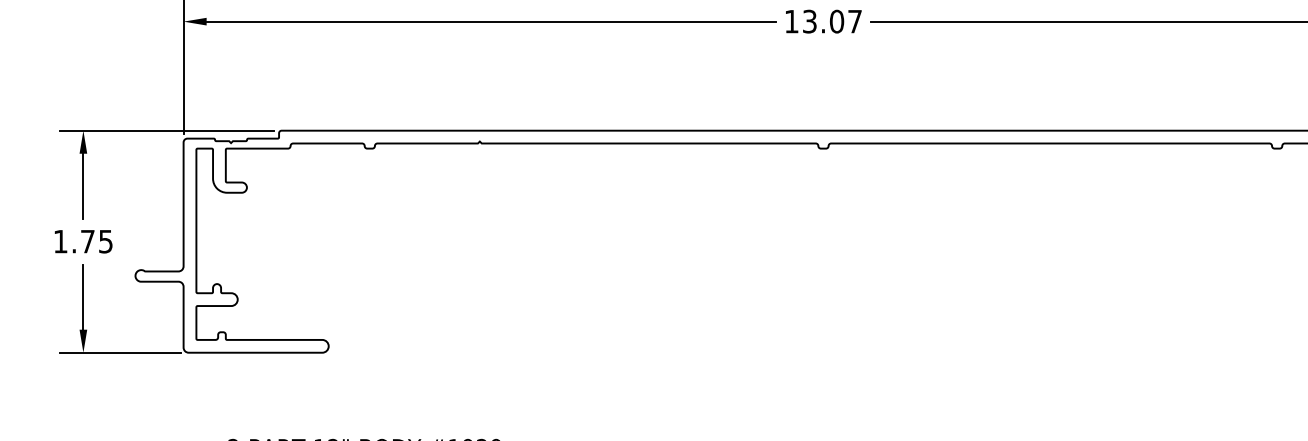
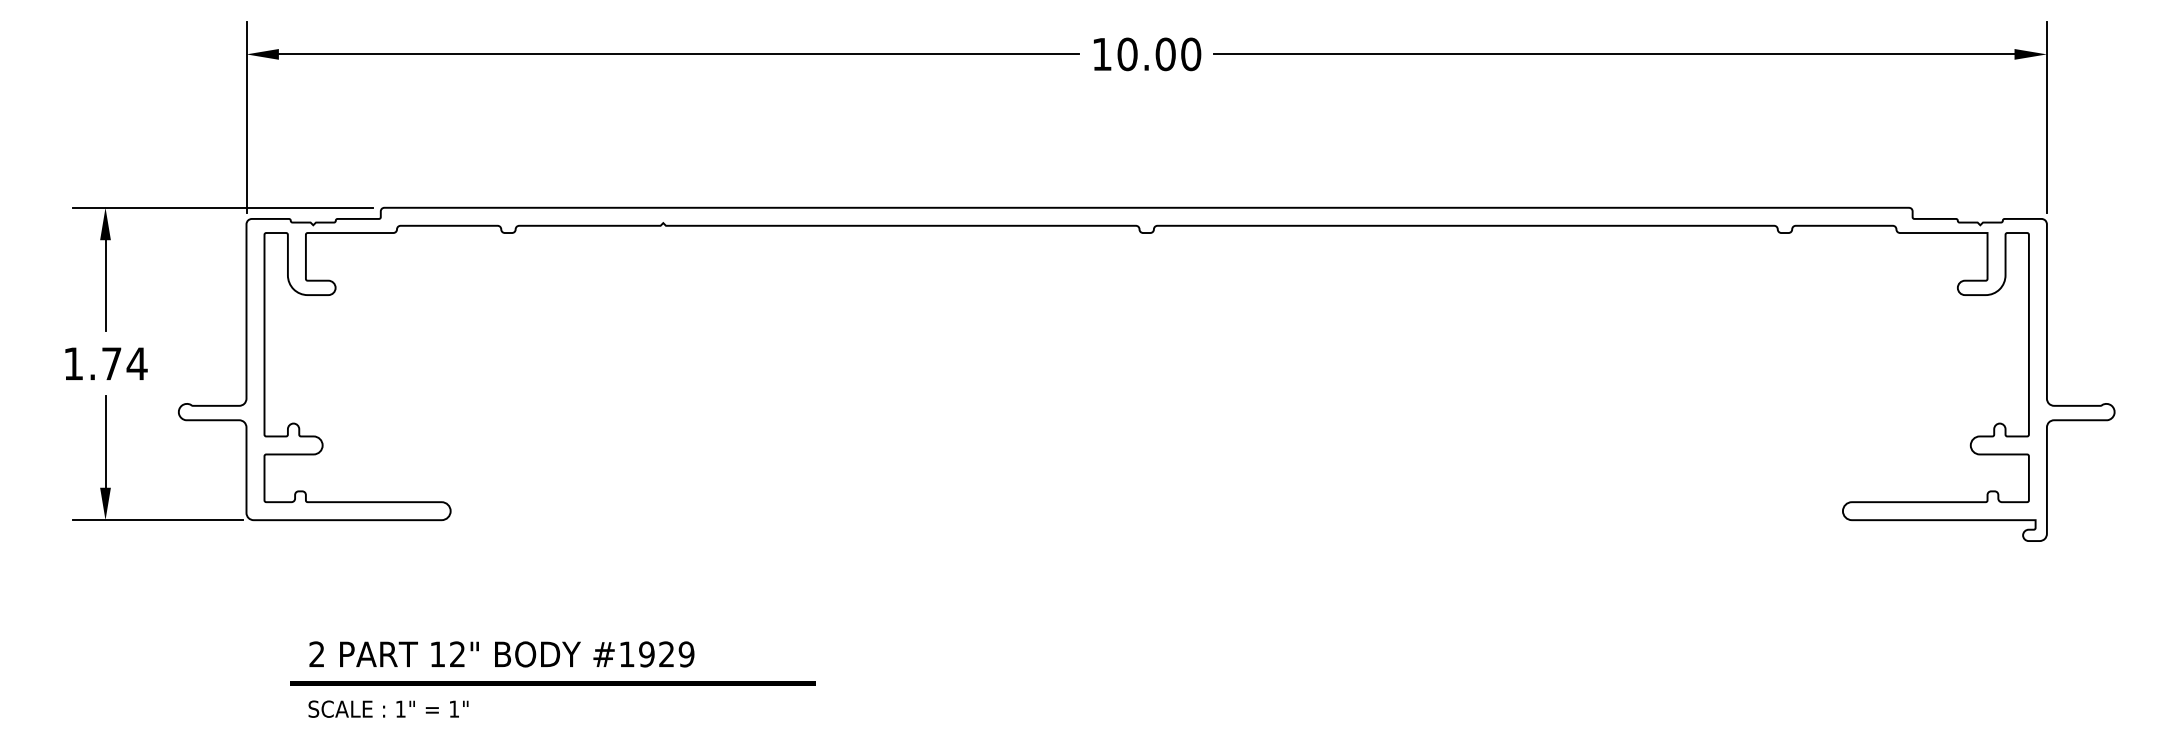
text: (832, 21) -> (1159, 54), 13.07 -> 10.00
text: (105, 241) -> (136, 363), 1.75 -> 1.74

